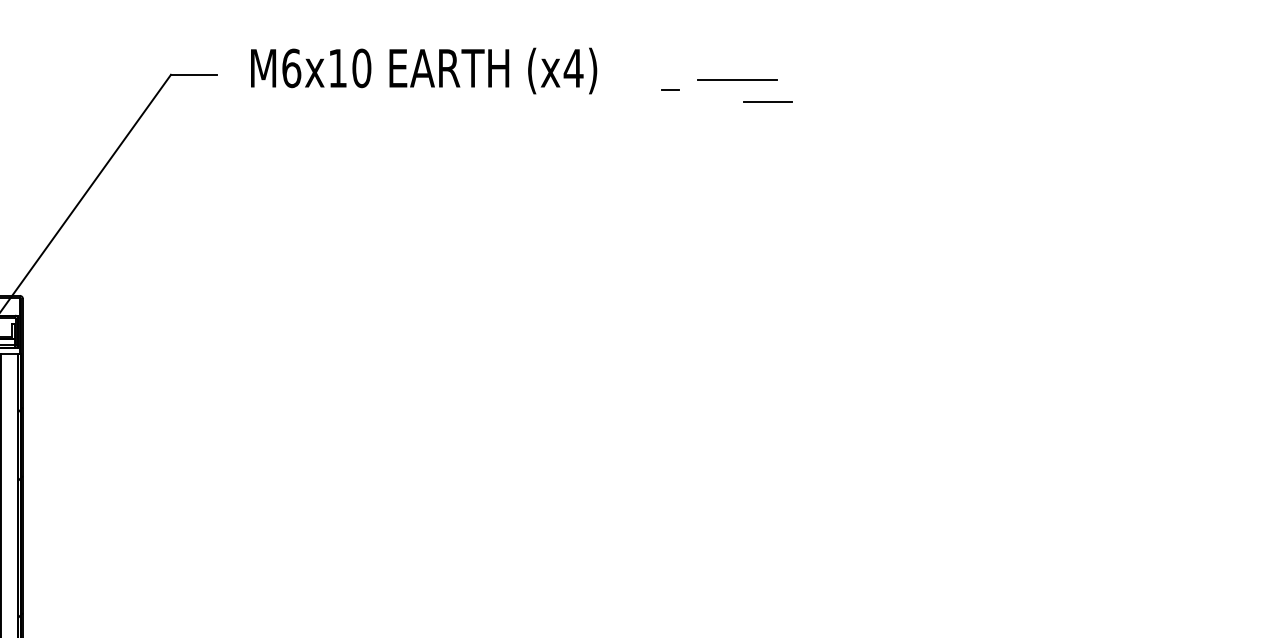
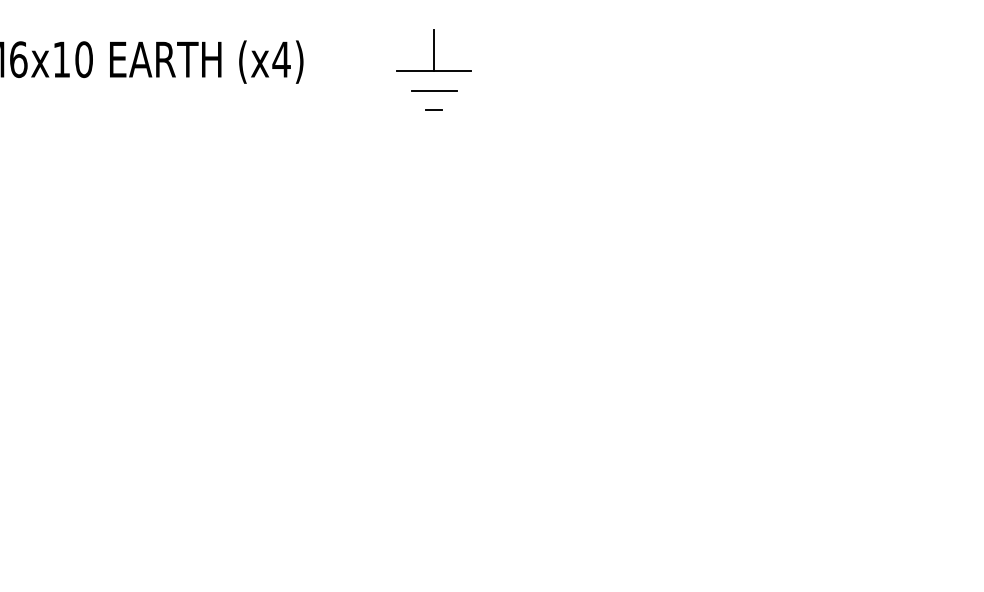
line: (737, 58) -> (434, 50), added
line: (670, 89) -> (434, 110), moved
line: (767, 101) -> (433, 90), moved

